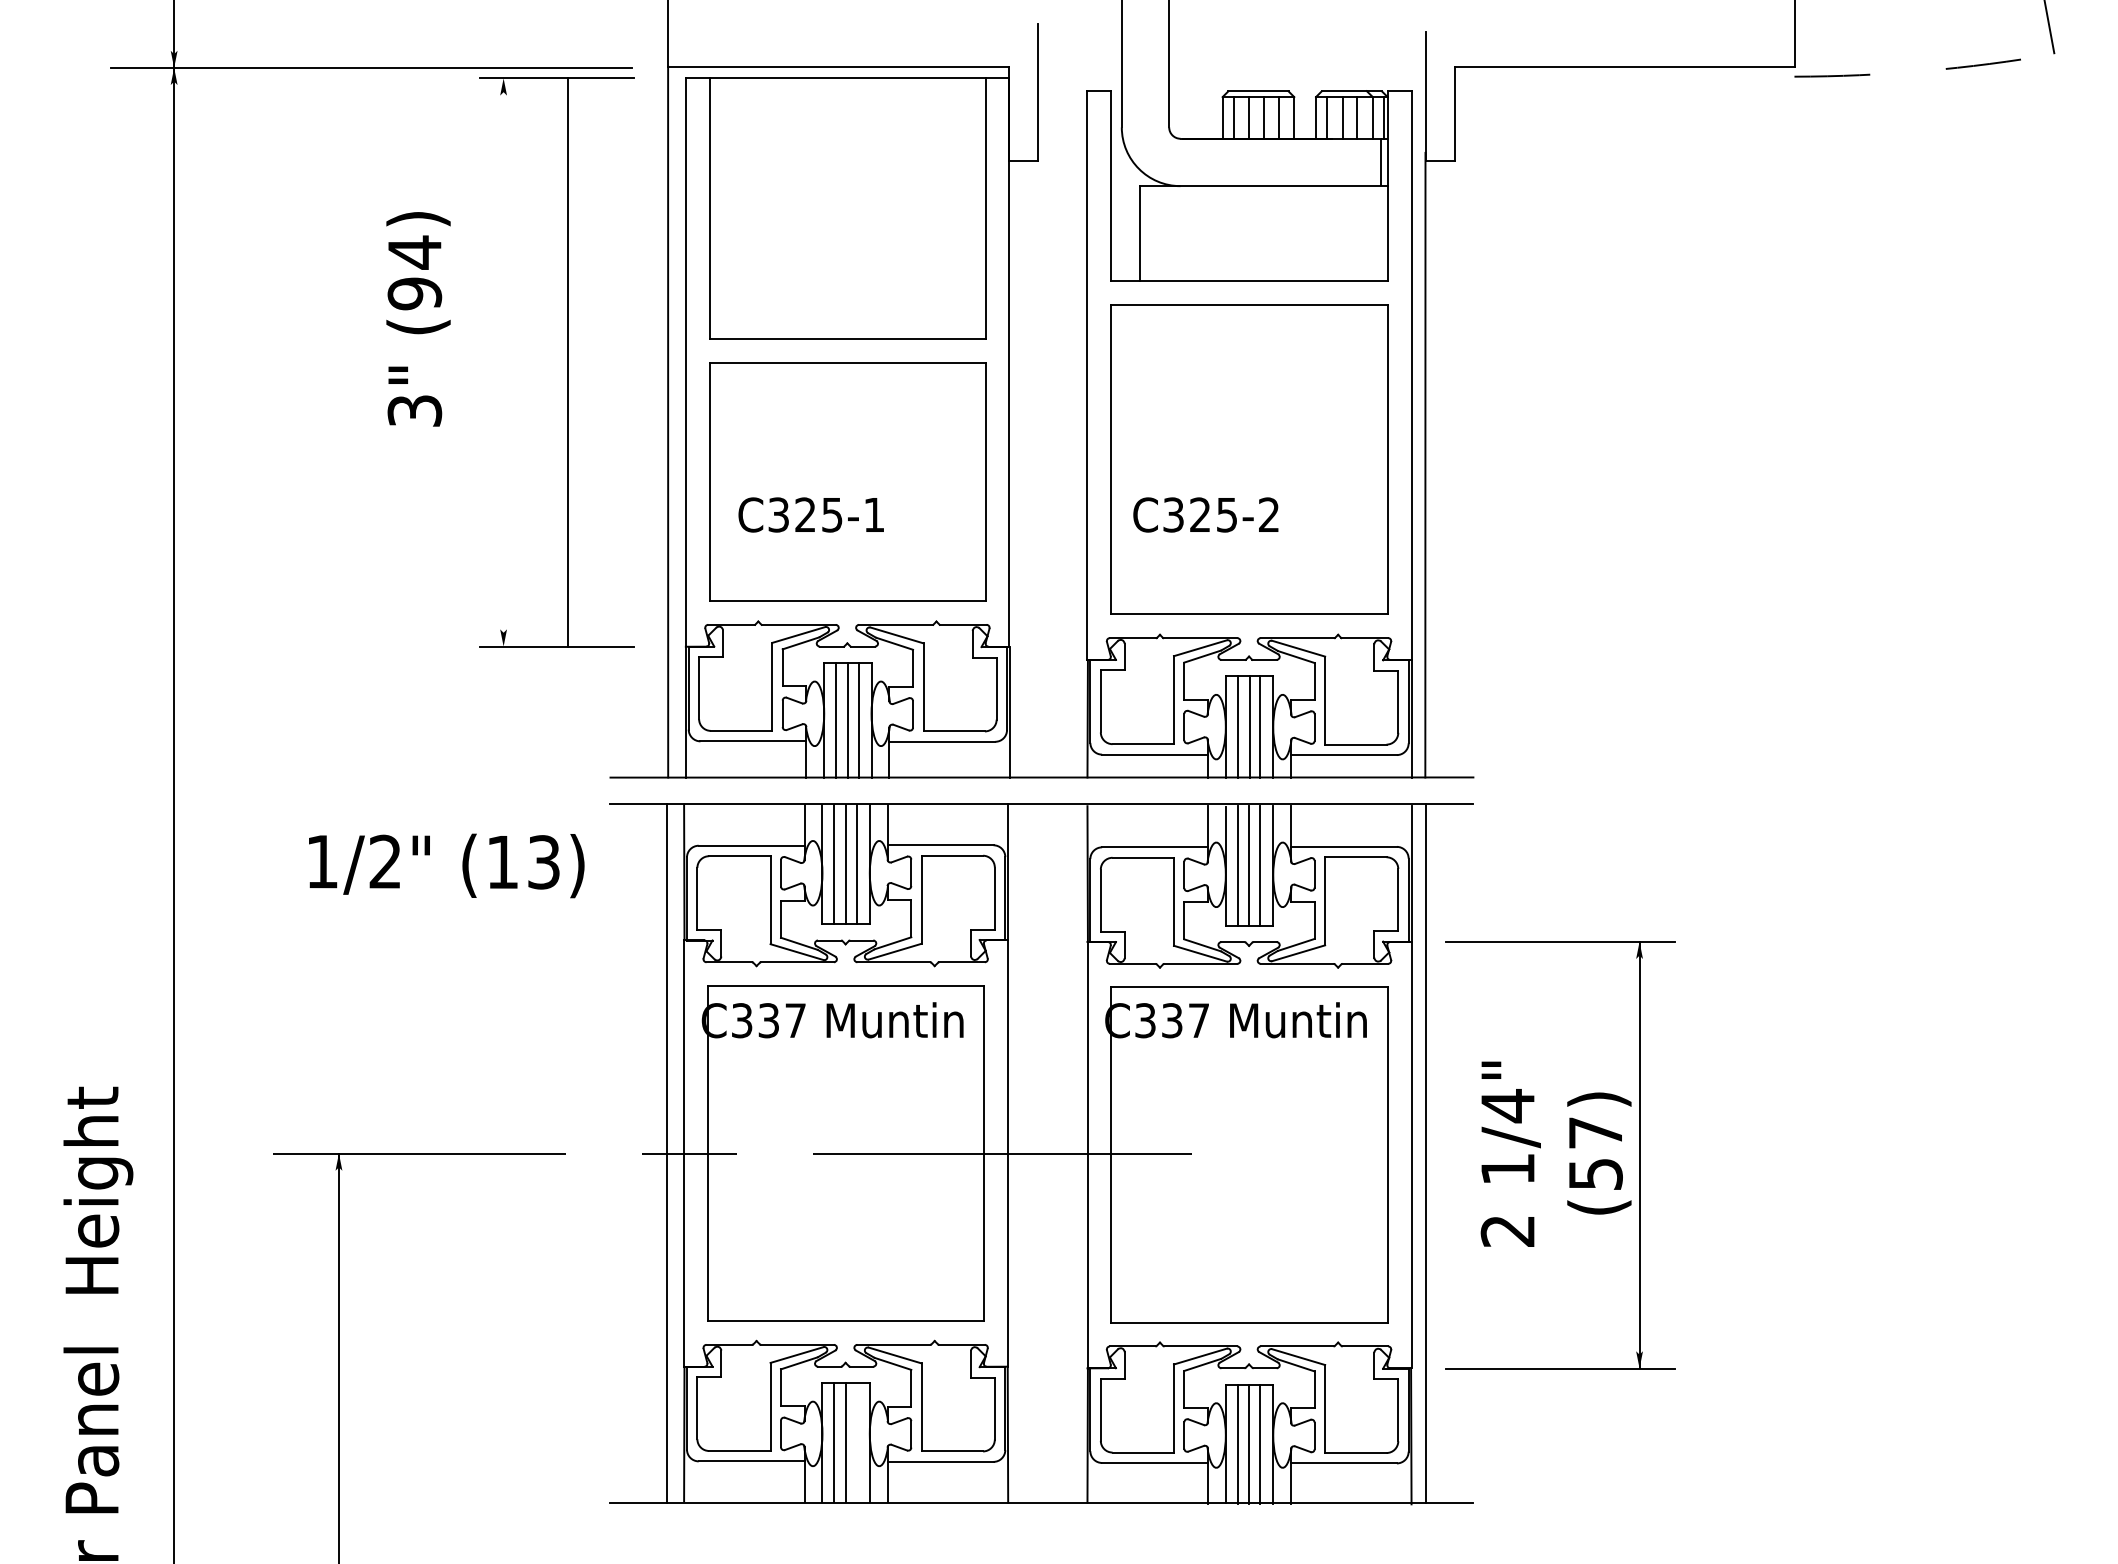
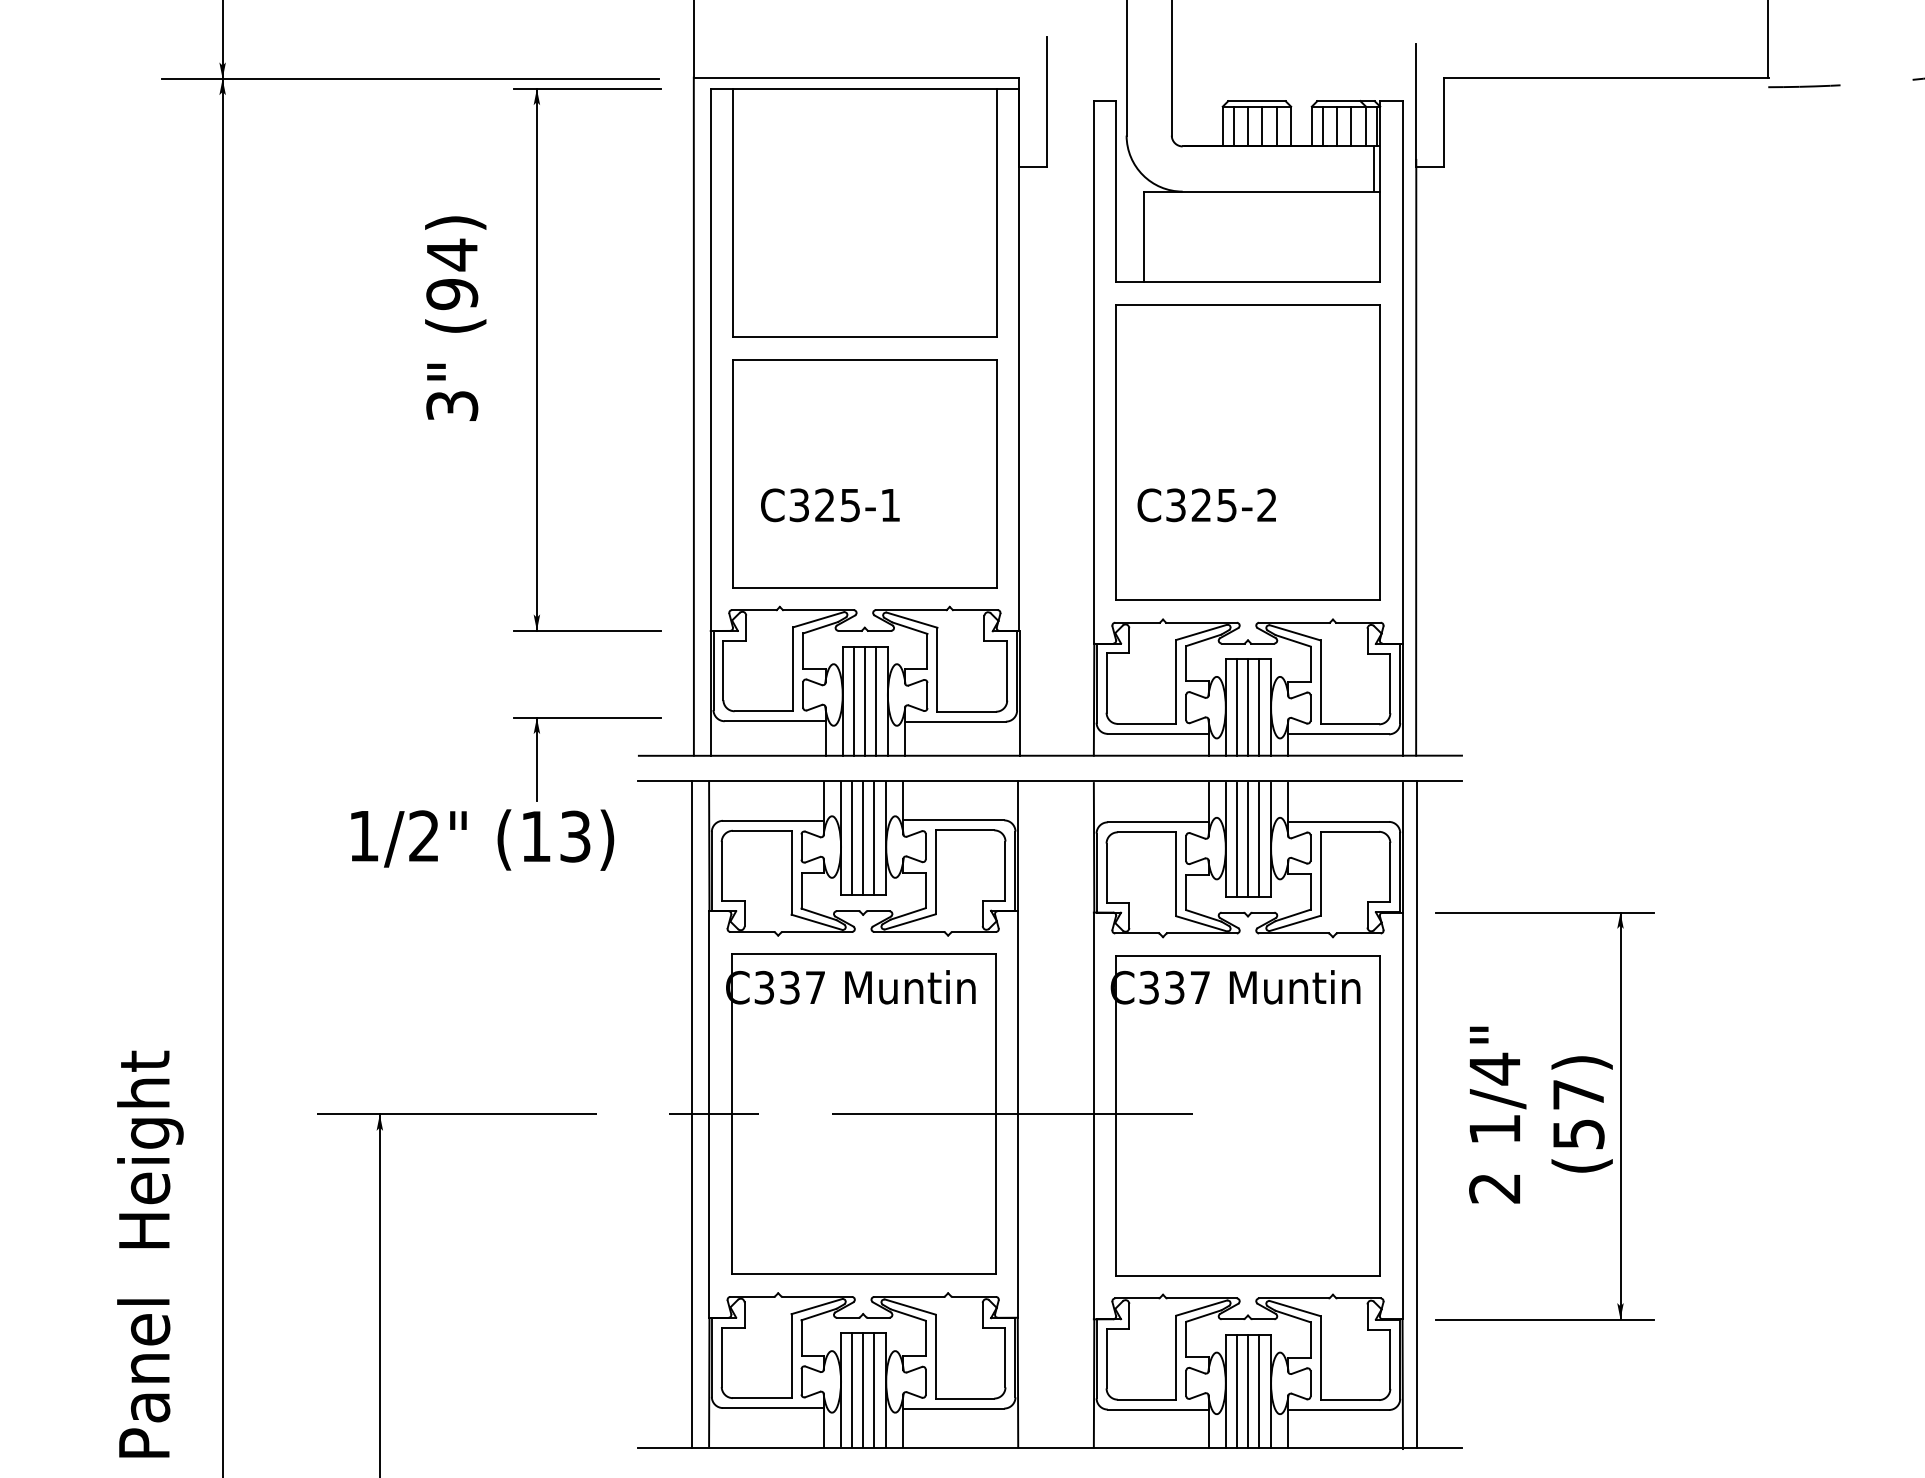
line: (567, 362) -> (536, 359), moved
part: (556, 738) -> (587, 718), added
line: (857, 1442) -> (874, 1390), added

